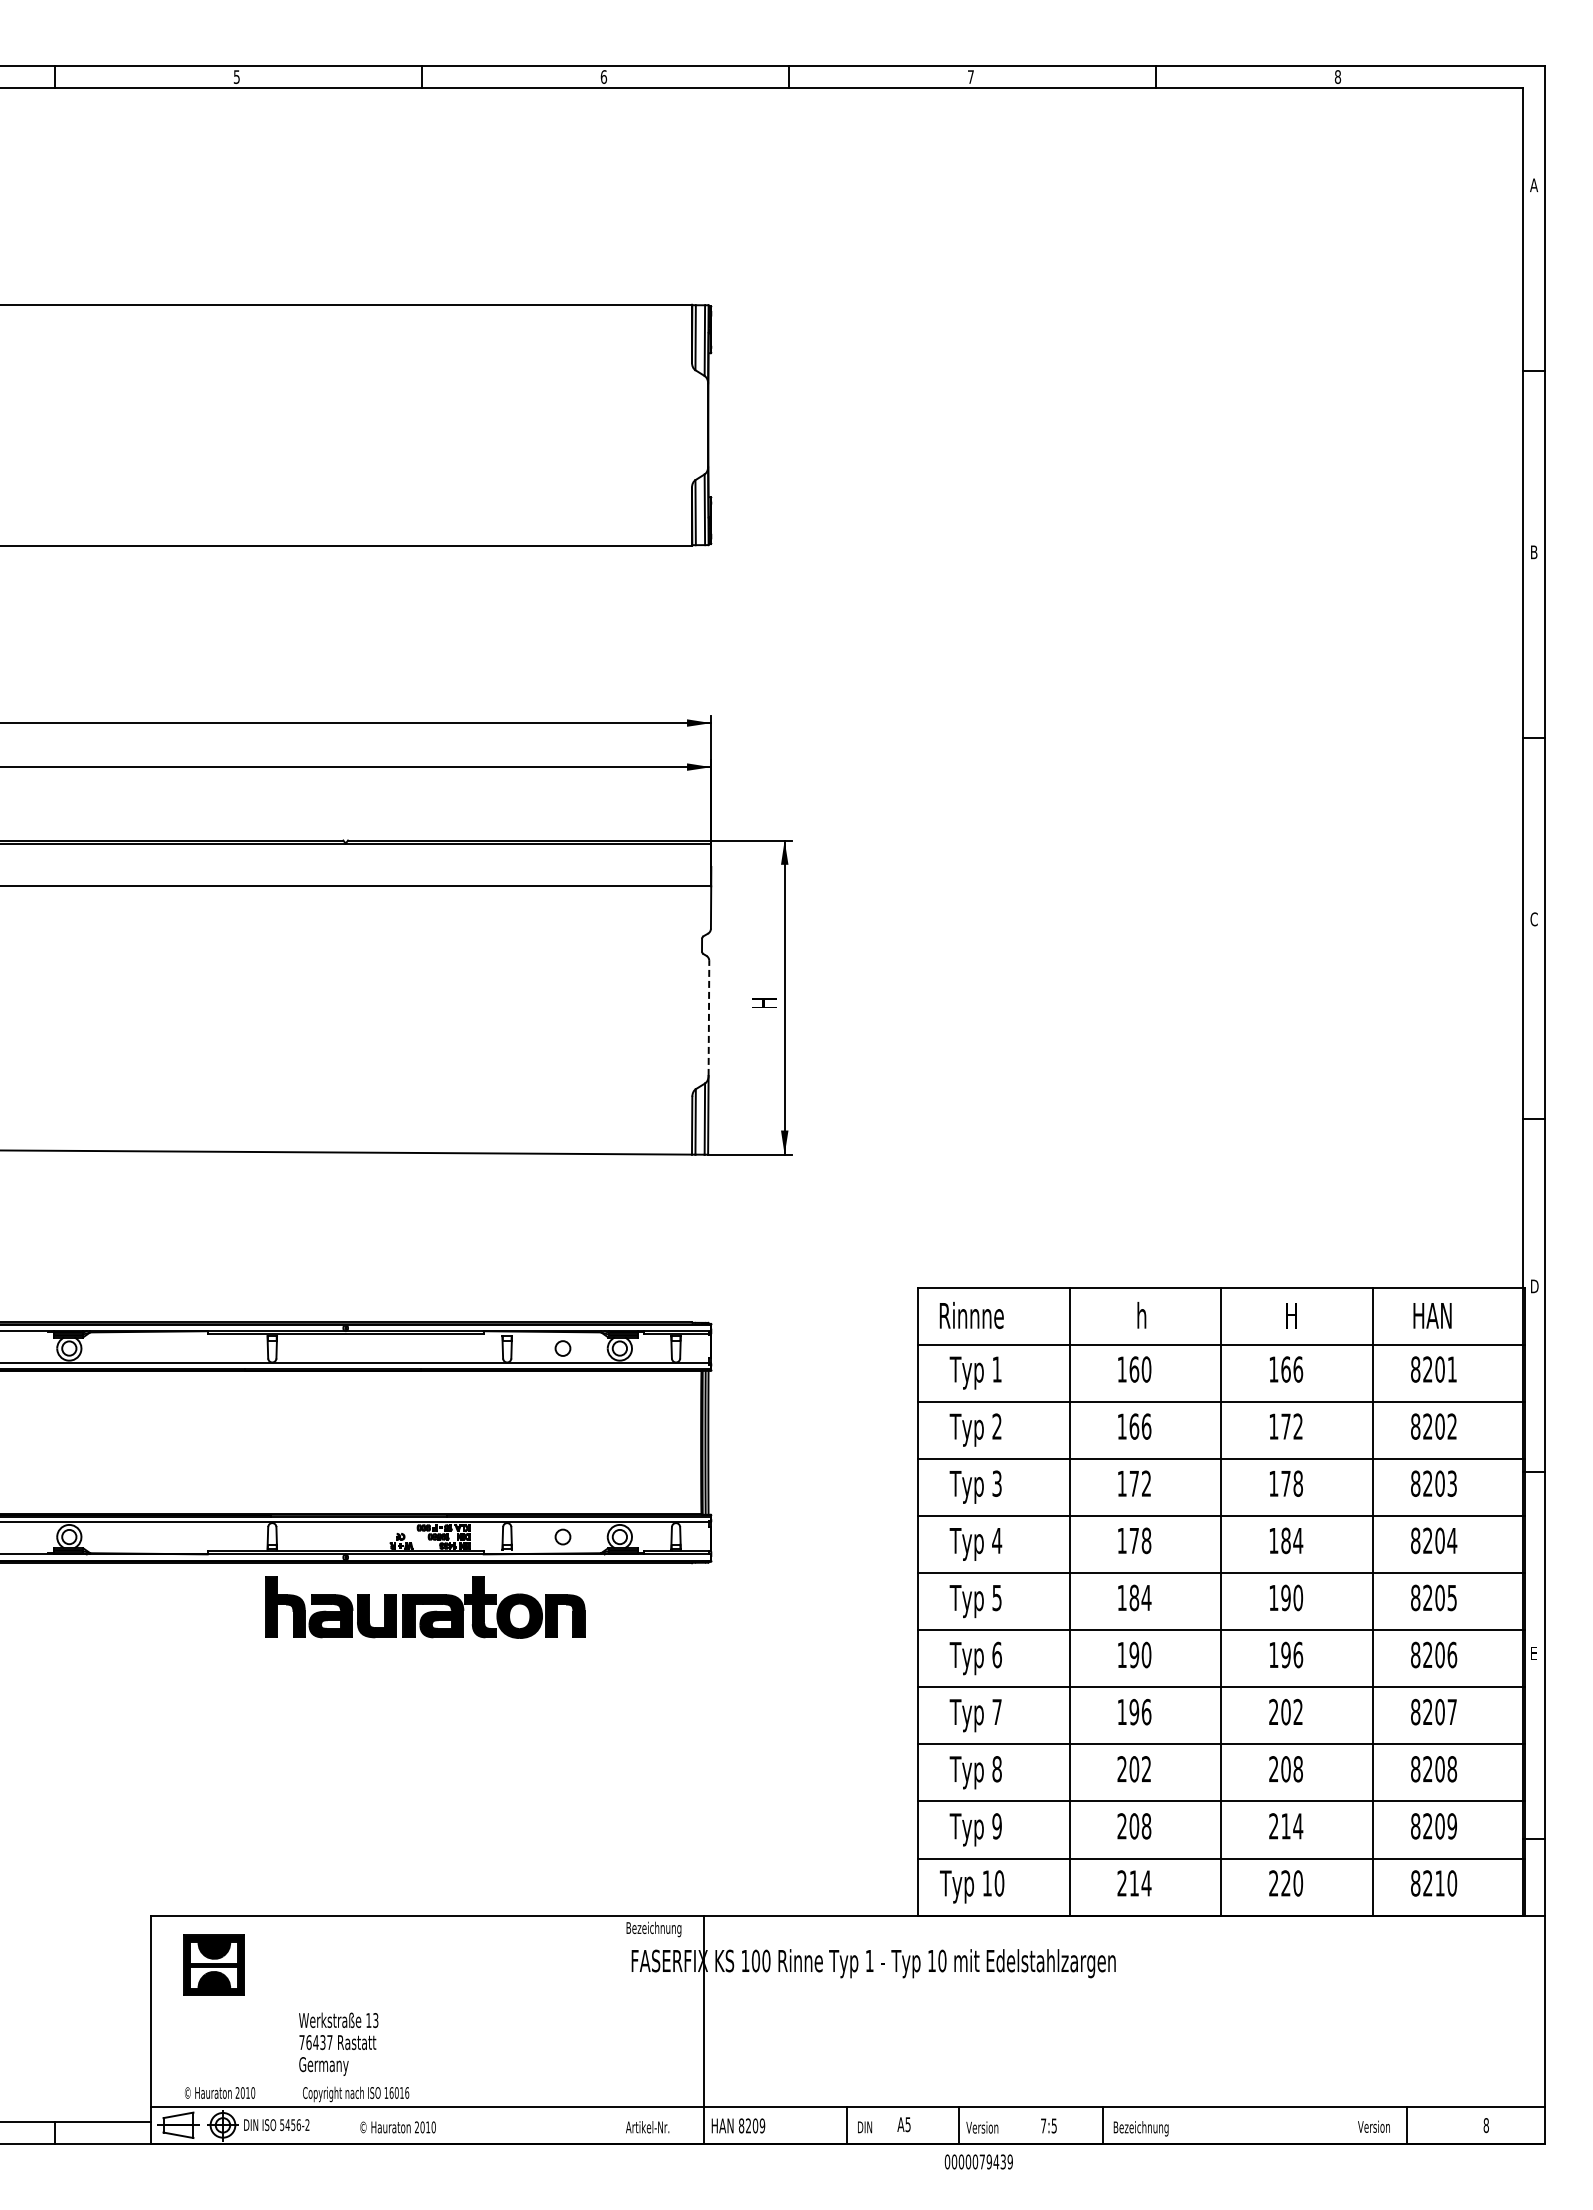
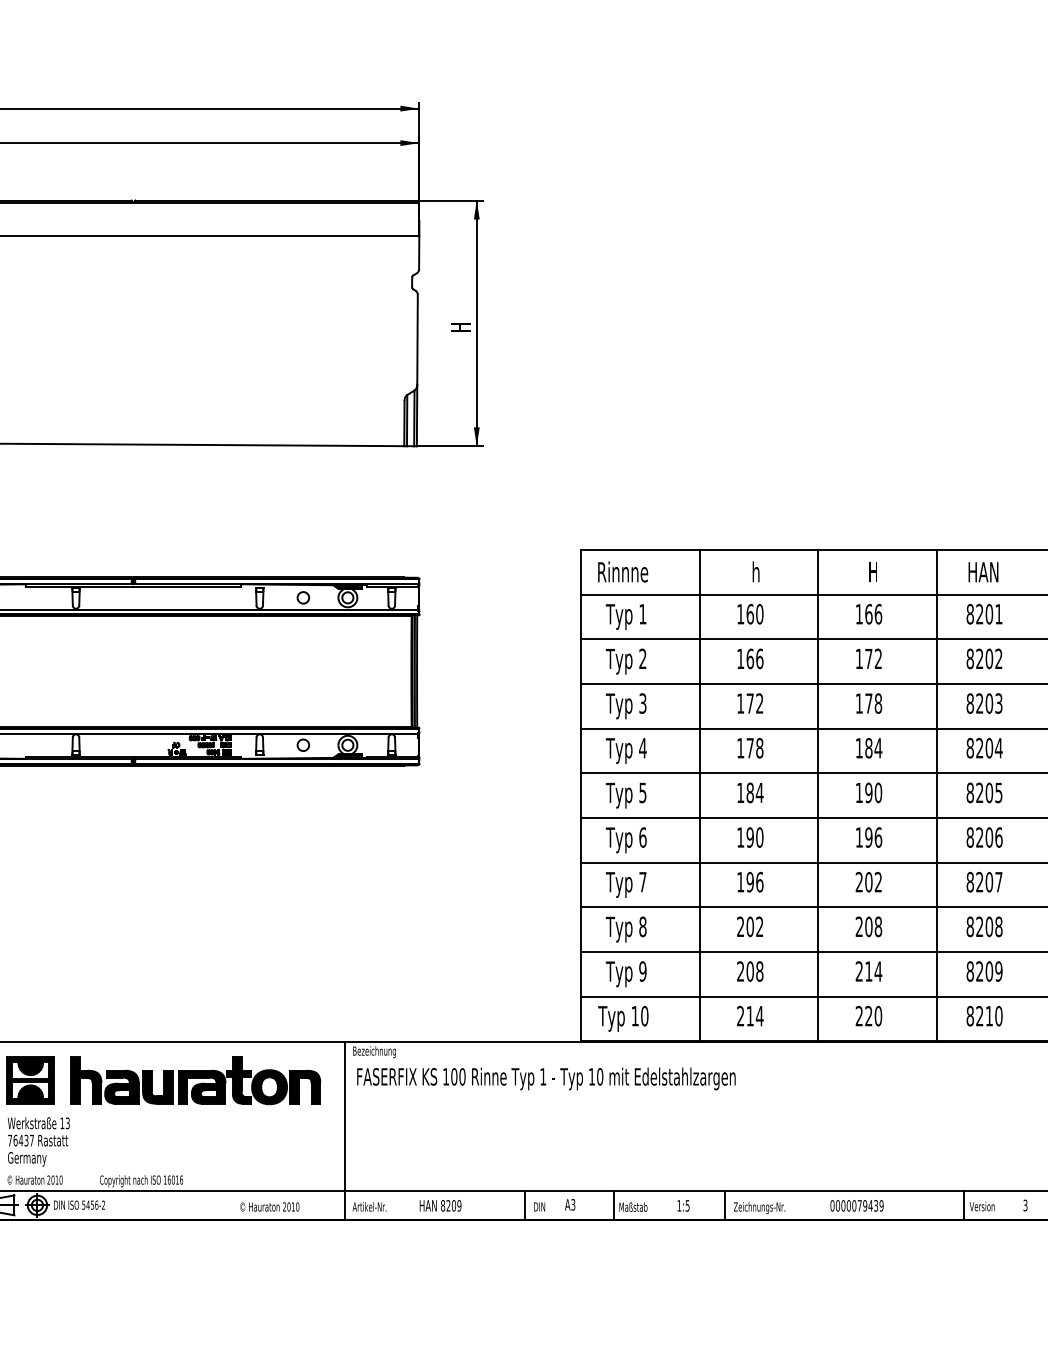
line: (708, 1018) -> (417, 339), dashed -> solid
part: (425, 1607) -> (195, 1080), moved
line: (703, 2029) -> (345, 1130), moved
text: (338, 2043) -> (38, 1141), moved
text: (907, 2124) -> (572, 1204), A5 -> A3
text: (1043, 2125) -> (679, 1205), 7:5 -> 1:5
text: (1485, 2125) -> (1024, 1205), 8 -> 3
text: (1373, 2126) -> (981, 1206), moved
text: (397, 2127) -> (269, 1207), moved
text: (984, 2127) -> (633, 1207), Version -> Maßstab
text: (1146, 2128) -> (759, 1207), Bezeichnung -> Zeichnungs-Nr.
text: (978, 2161) -> (856, 1205), moved

